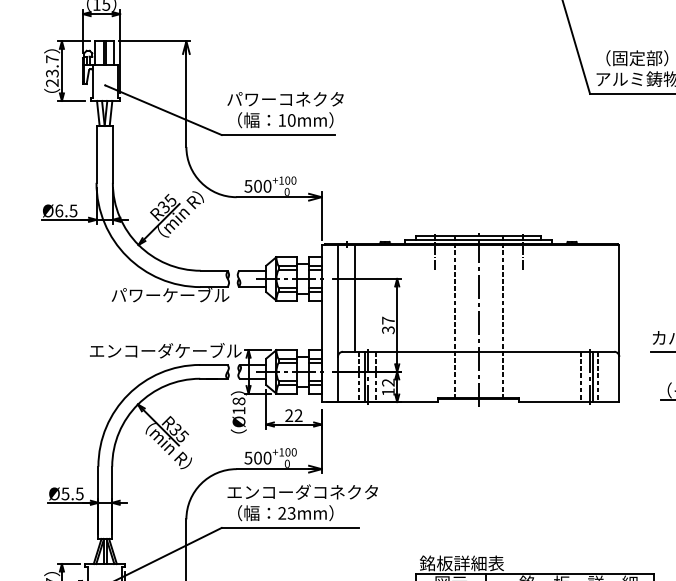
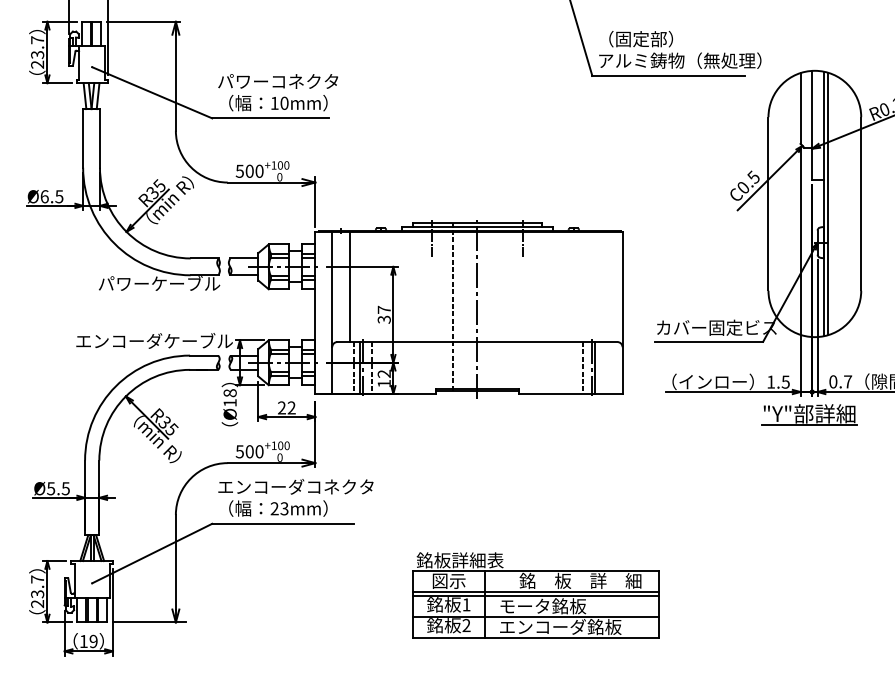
line: (502, 317) -> (502, 306), removed
line: (598, 376) -> (601, 367), removed

